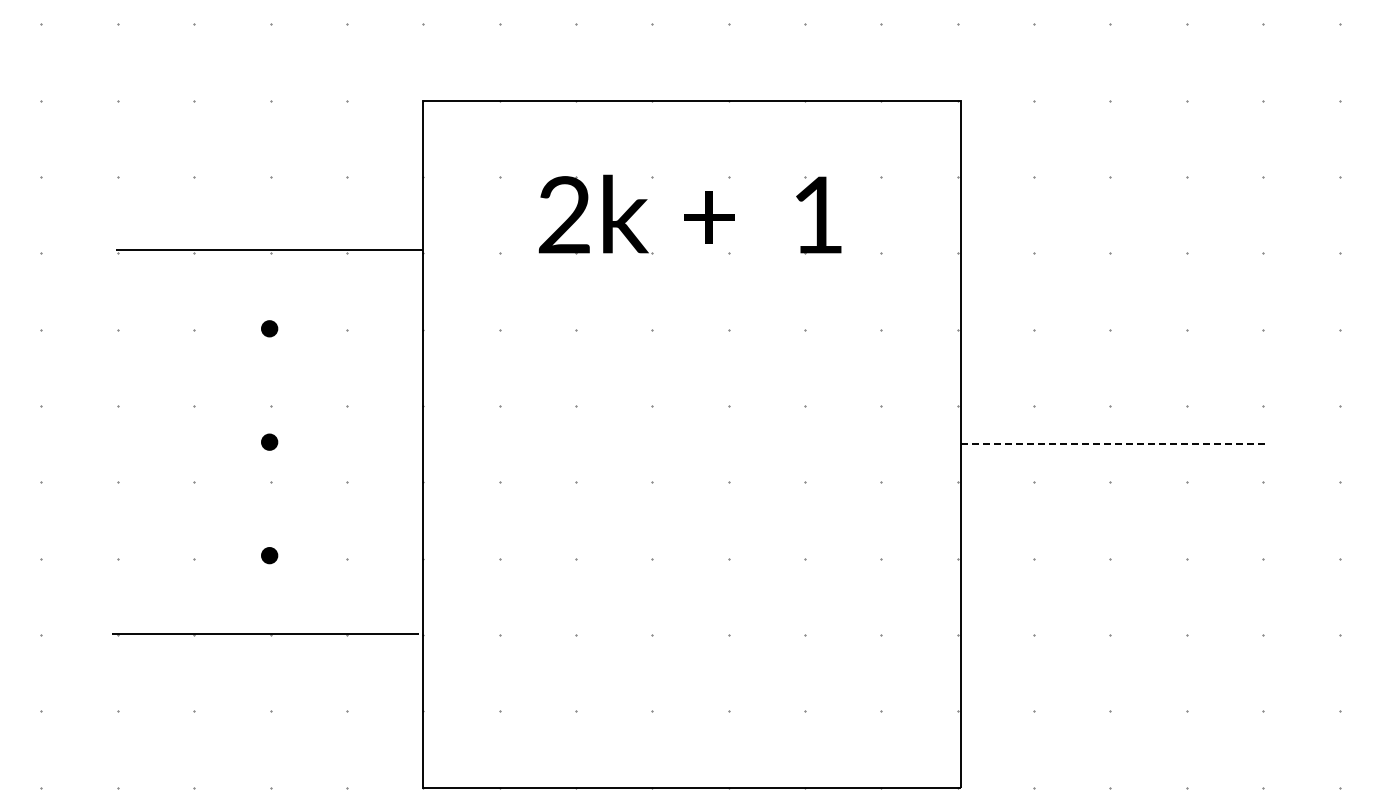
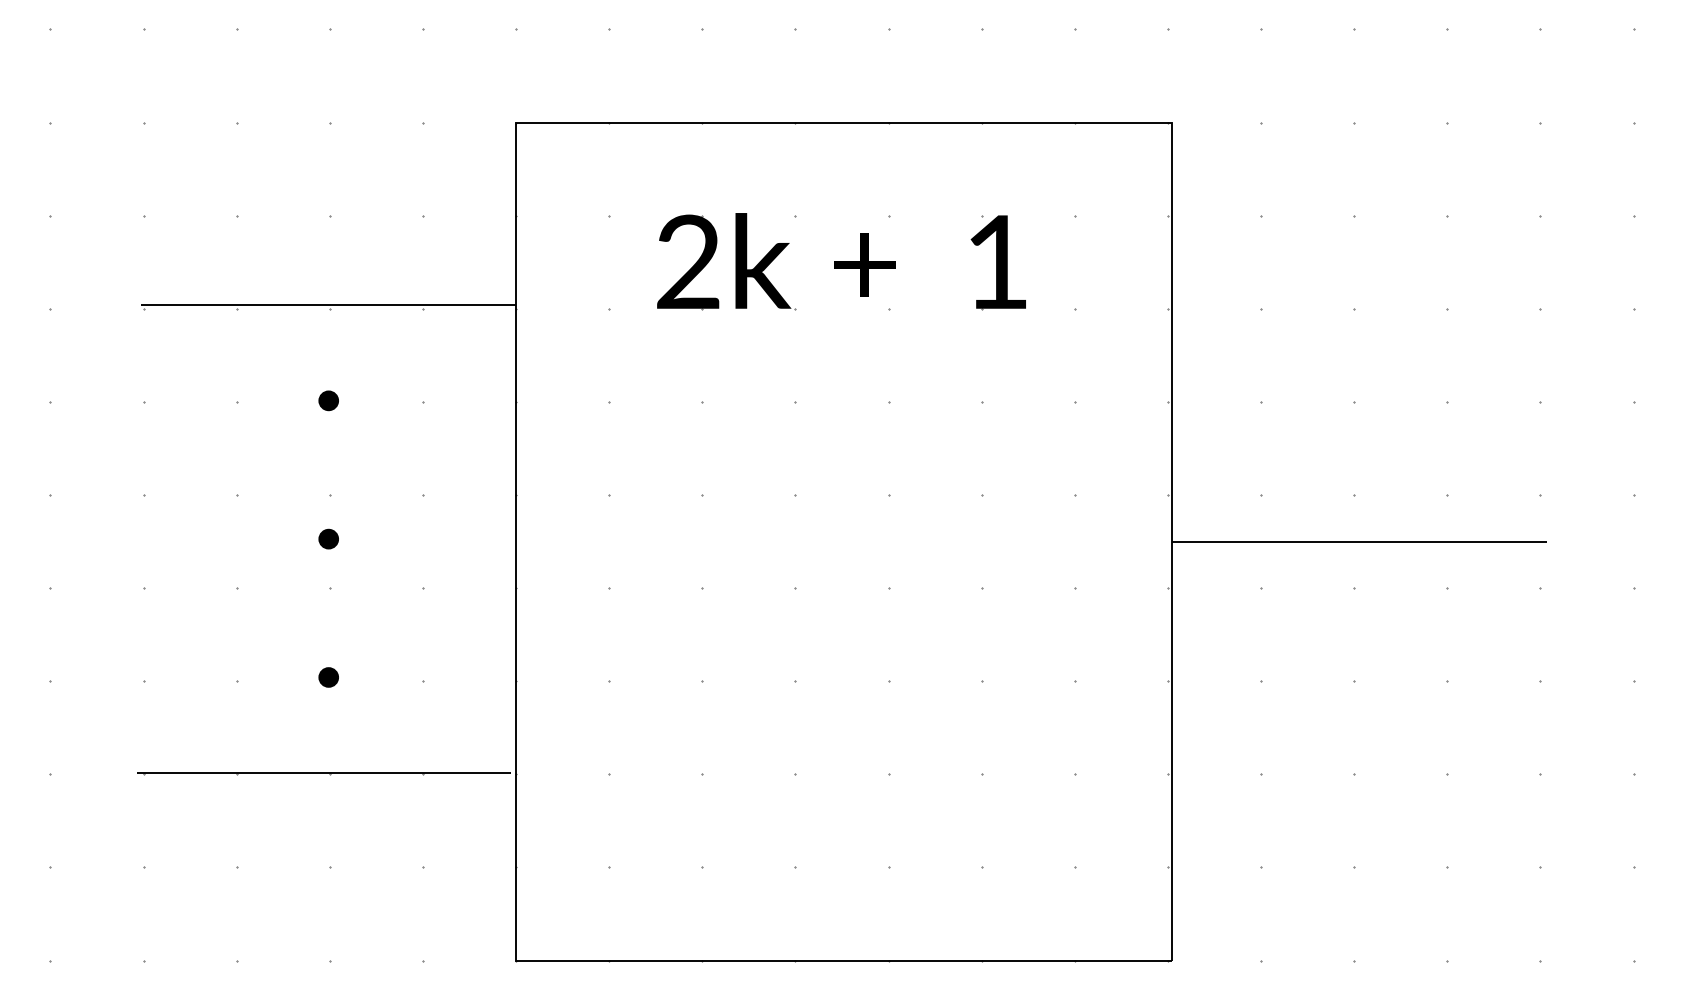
line: (1115, 444) -> (1360, 541), dashed -> solid

